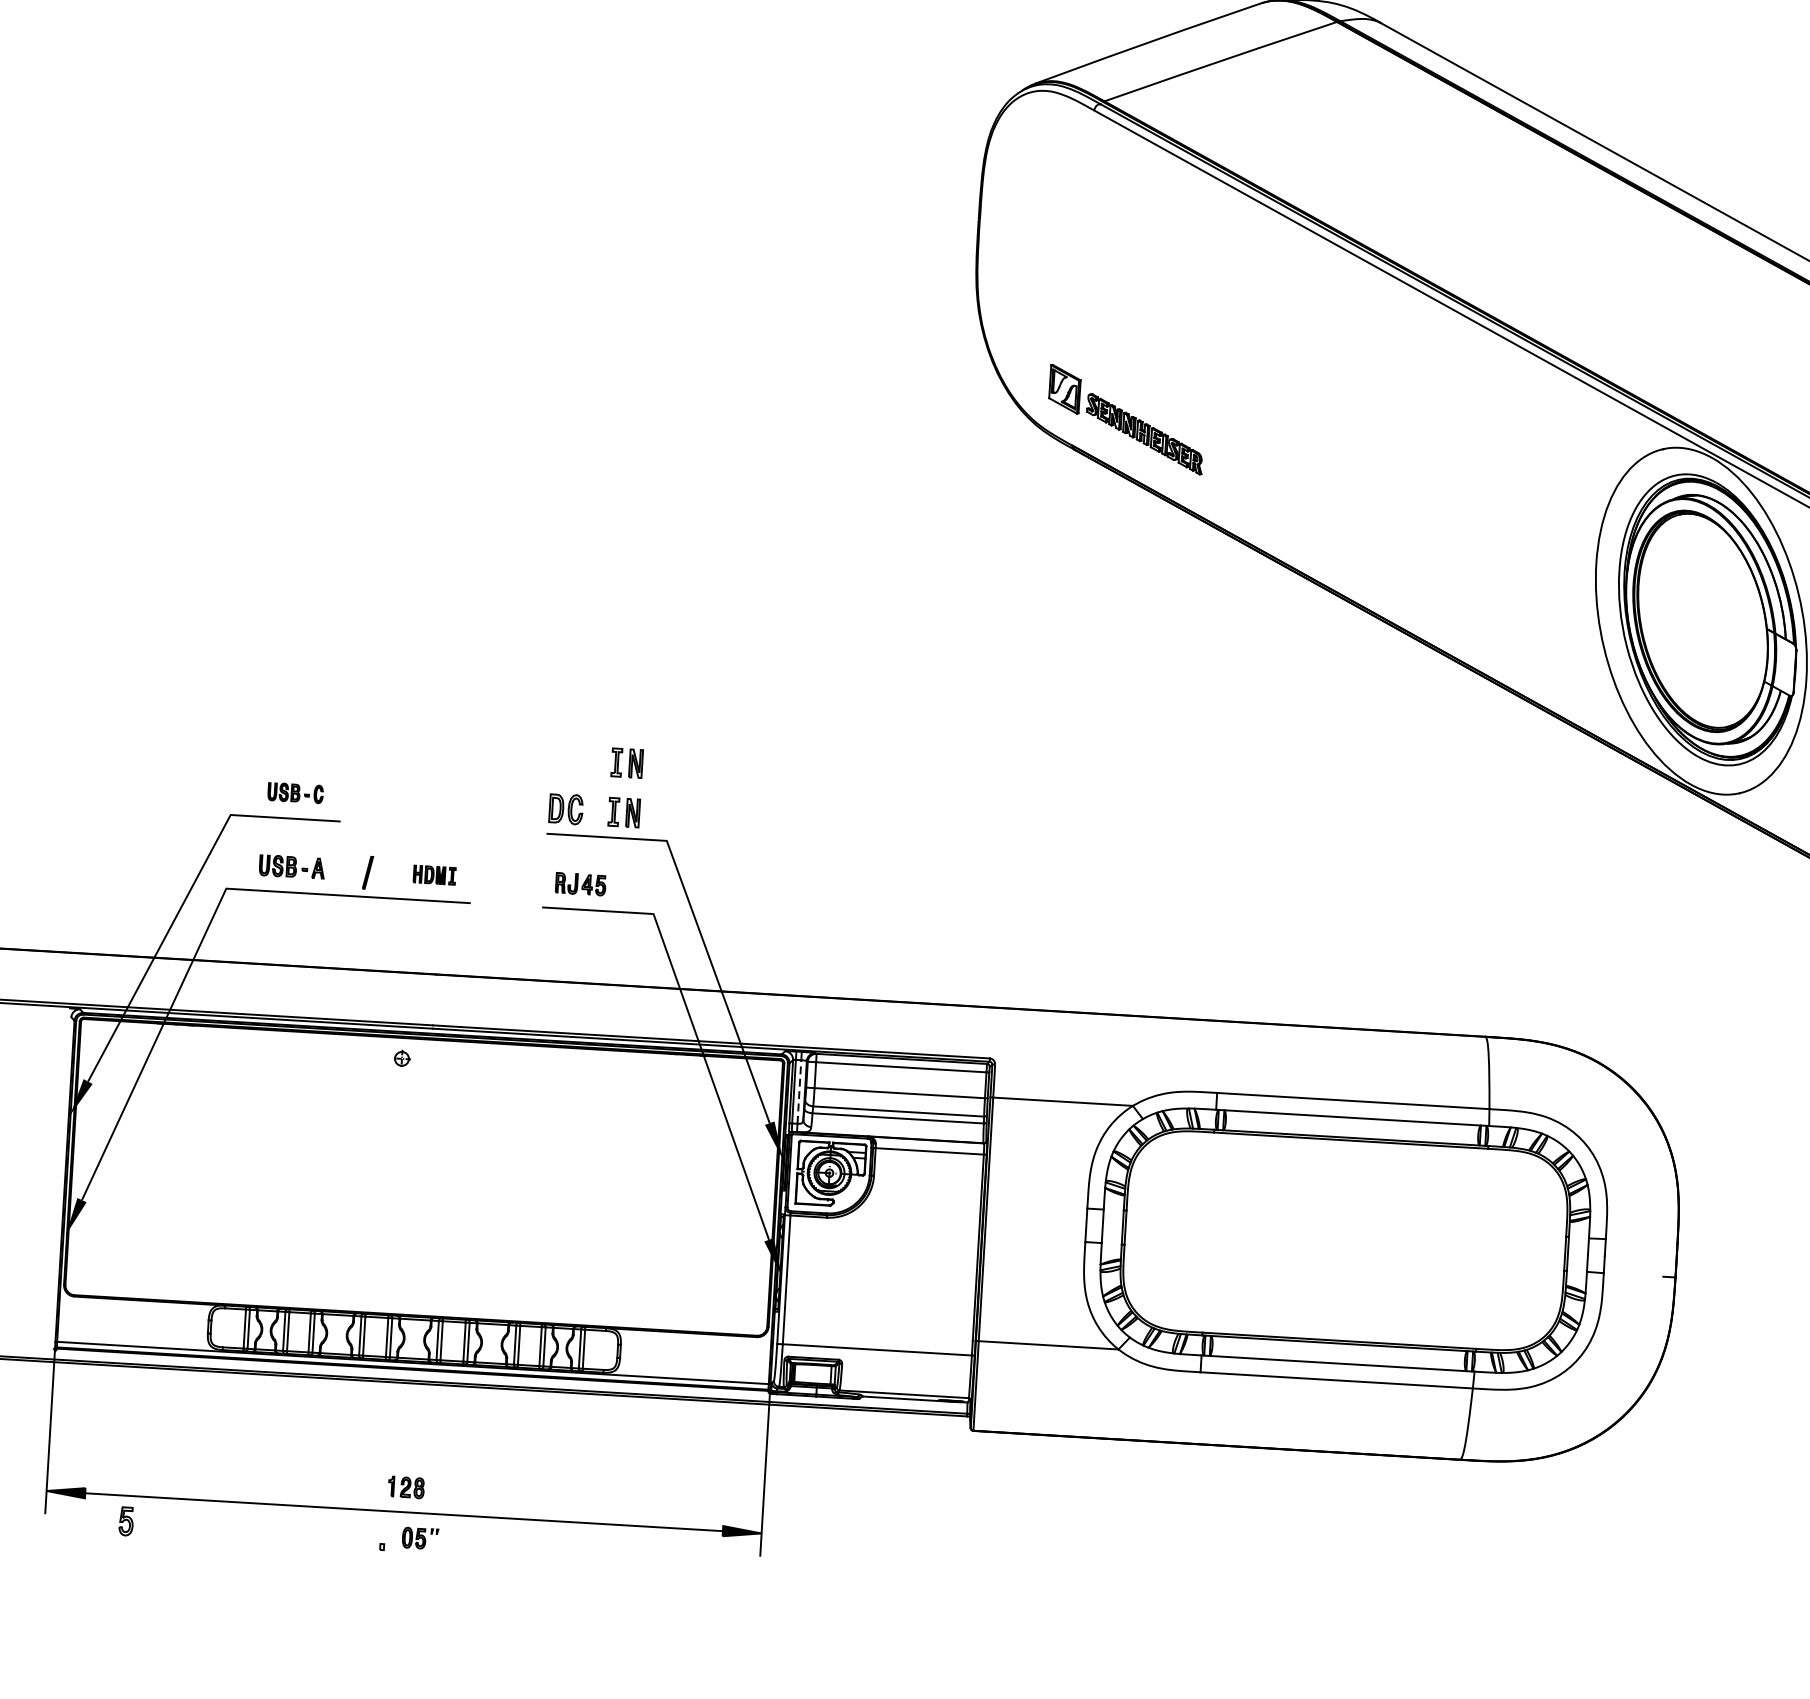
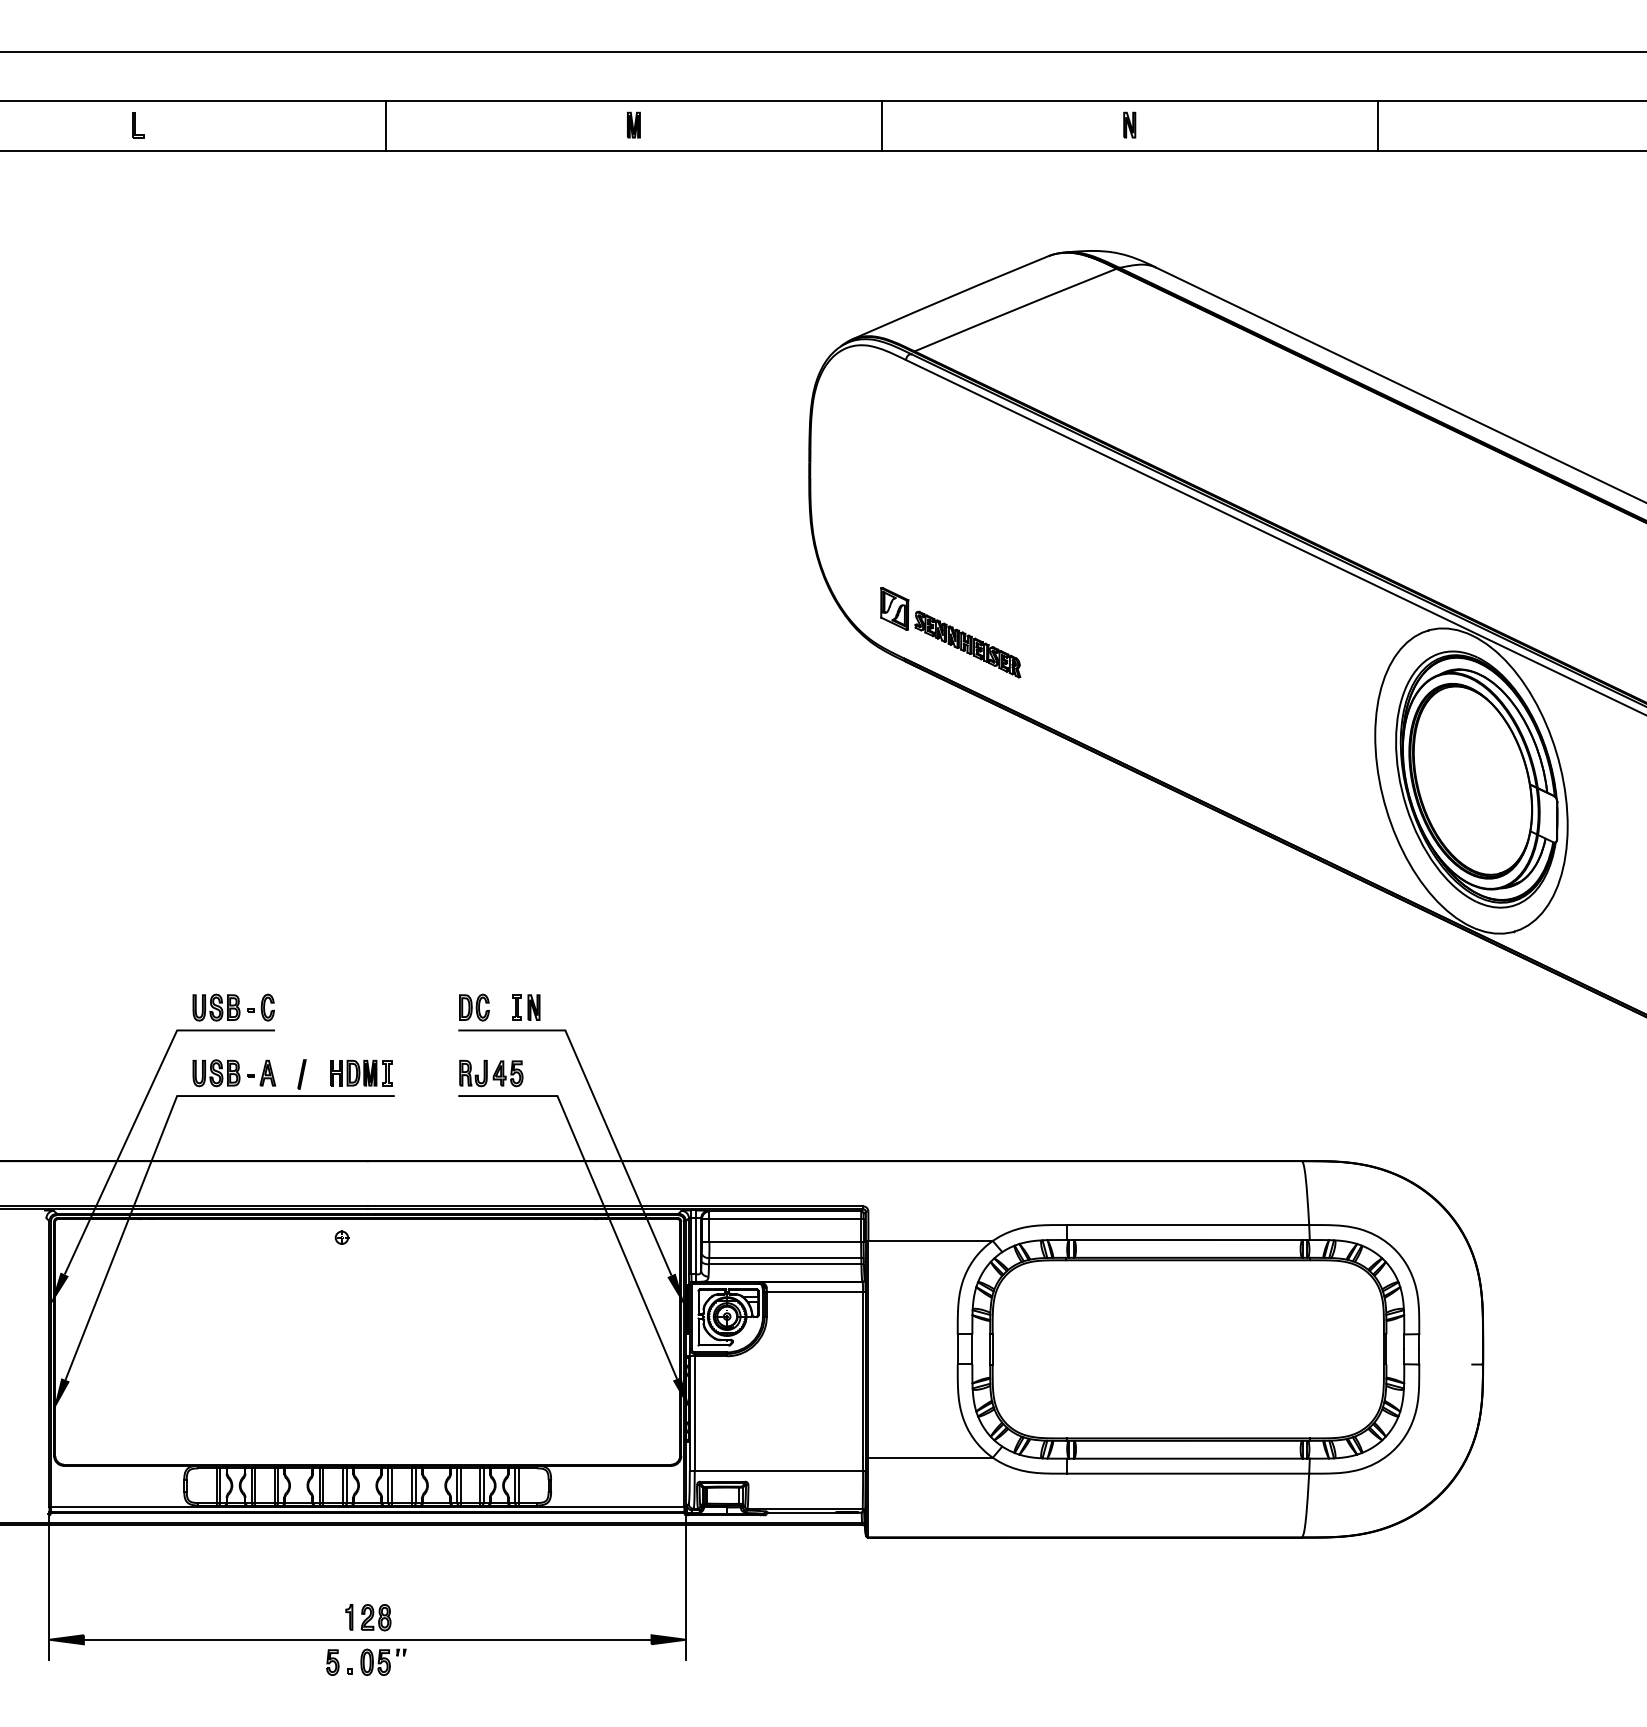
part: (627, 763) -> (526, 963), removed
part: (295, 792) -> (233, 1007), size x1.67
part: (292, 867) -> (234, 1073), size x1.43
part: (434, 874) -> (361, 1072), size x1.67
part: (580, 884) -> (491, 1073), size x1.43
line: (799, 1091) -> (696, 1245), dashed -> solid
part: (406, 1487) -> (368, 1617), size x1.43
part: (125, 1521) -> (332, 1662), moved
part: (420, 1537) -> (383, 1661), size x1.43

